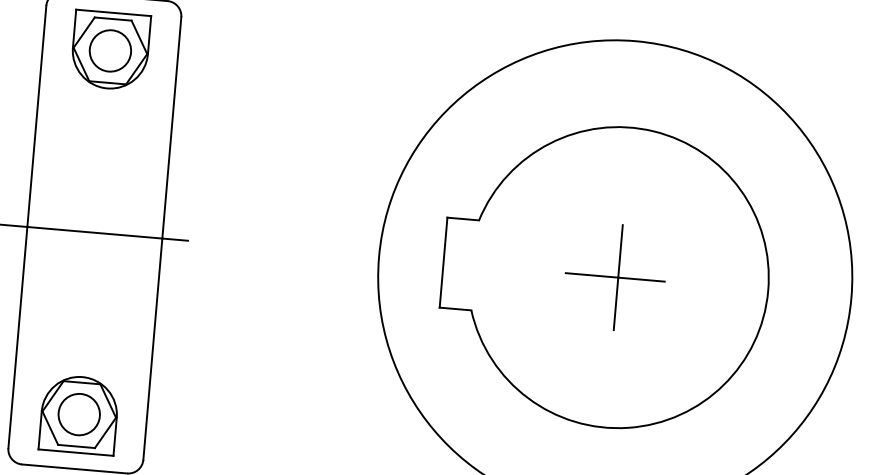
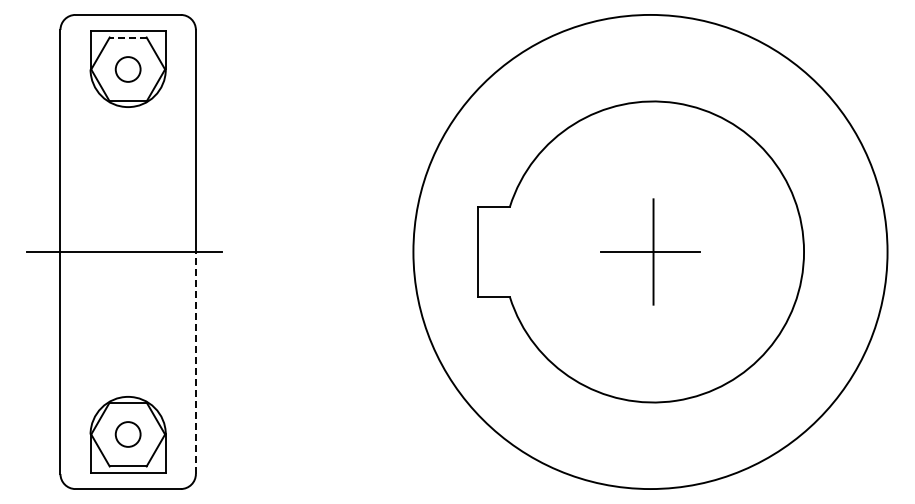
line: (112, 19) -> (127, 37), solid -> dashed
circle: (109, 50) -> (127, 69), size x0.6
line: (152, 348) -> (195, 362), solid -> dashed
circle: (78, 414) -> (127, 434), size x0.6

